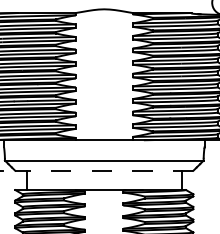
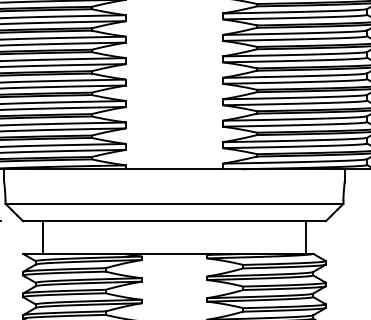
line: (103, 170) -> (173, 220), dashed -> solid

